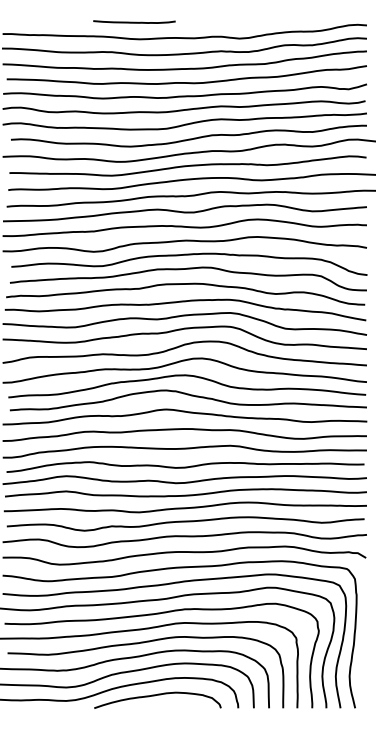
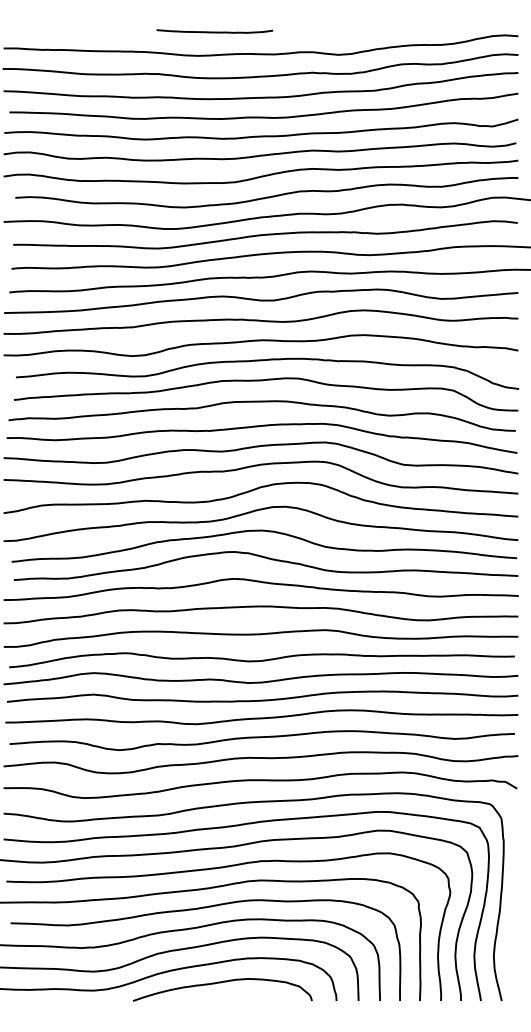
curve: (134, 22) -> (214, 31), moved

